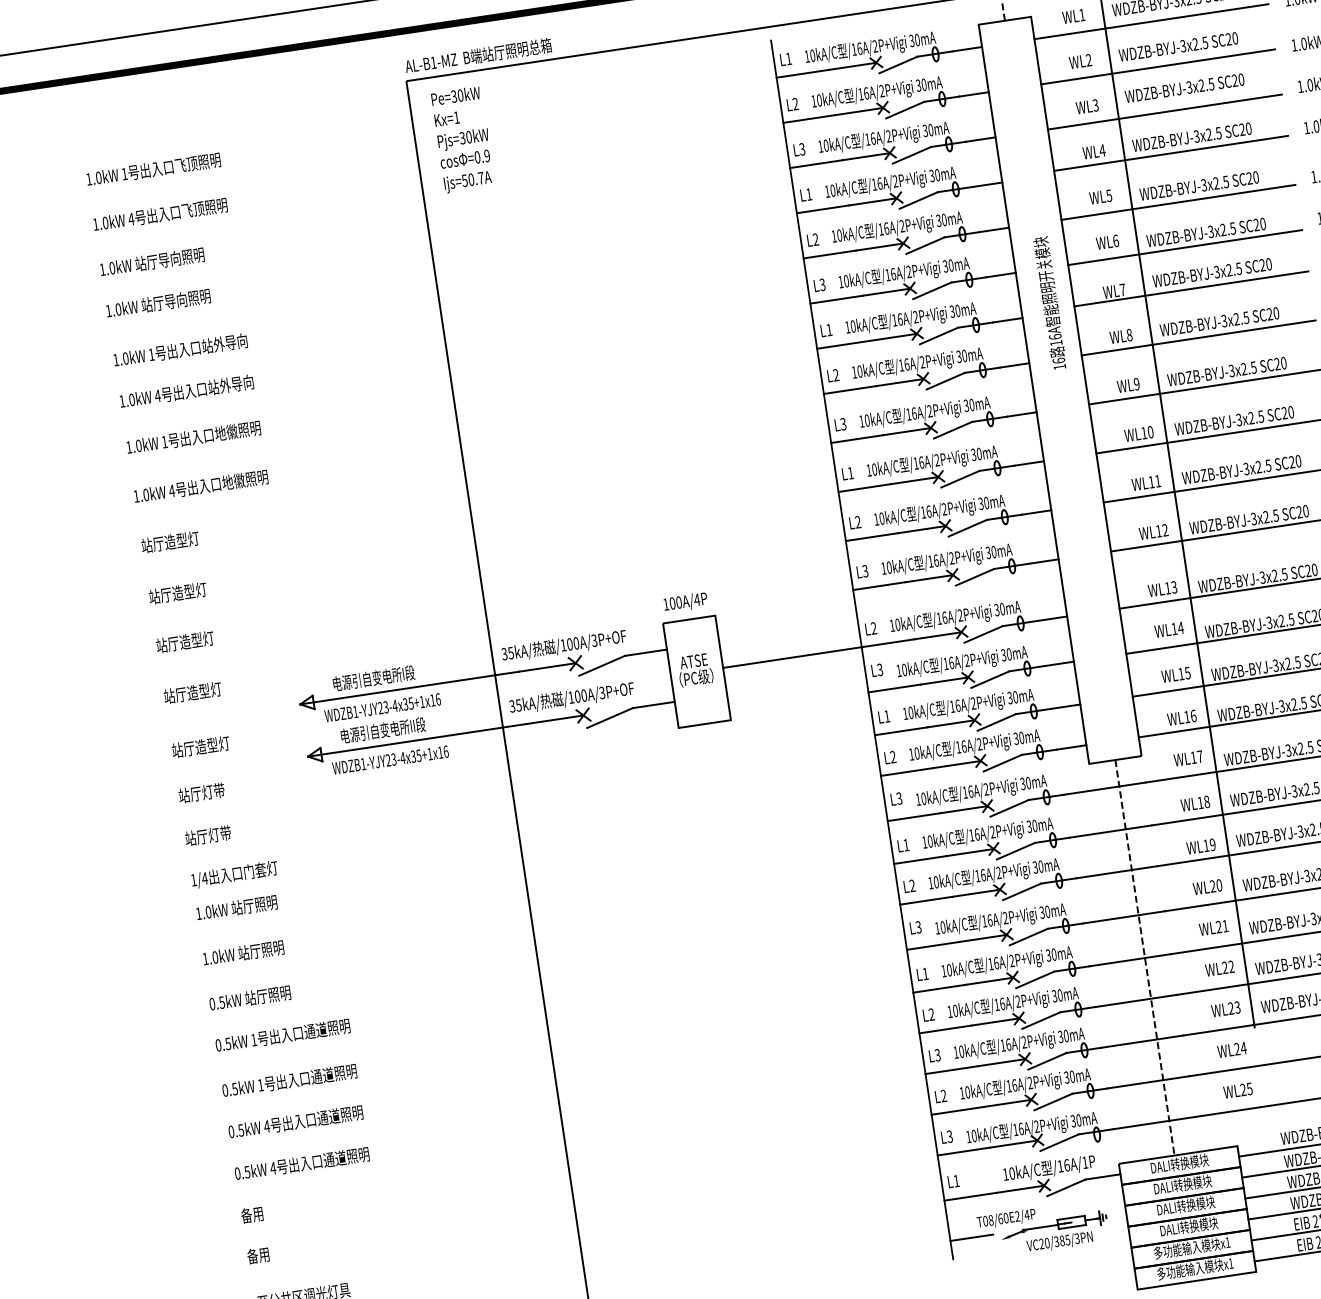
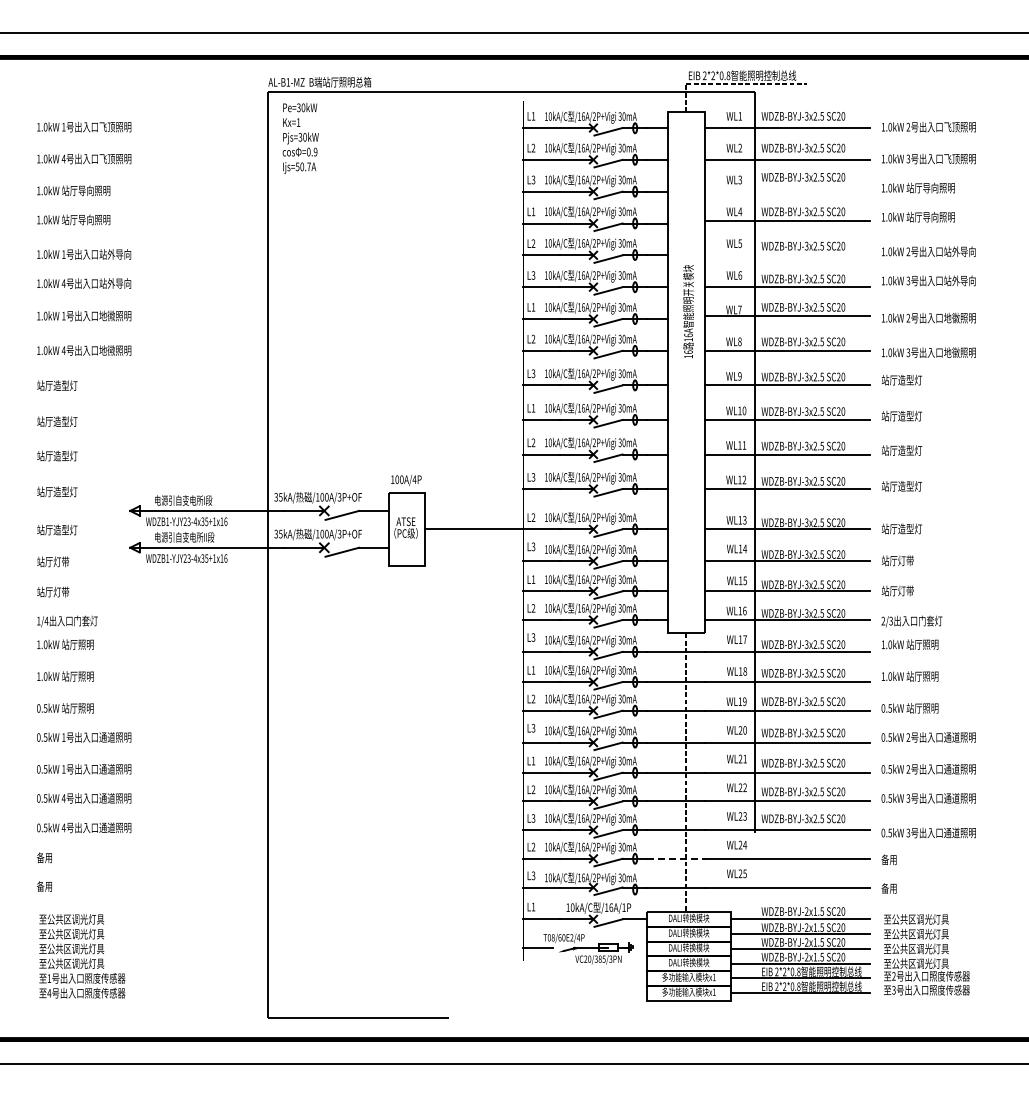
line: (1163, 111) -> (786, 191), removed
line: (1177, 202) -> (786, 255), removed
line: (1149, 1081) -> (676, 858), solid -> dashed

